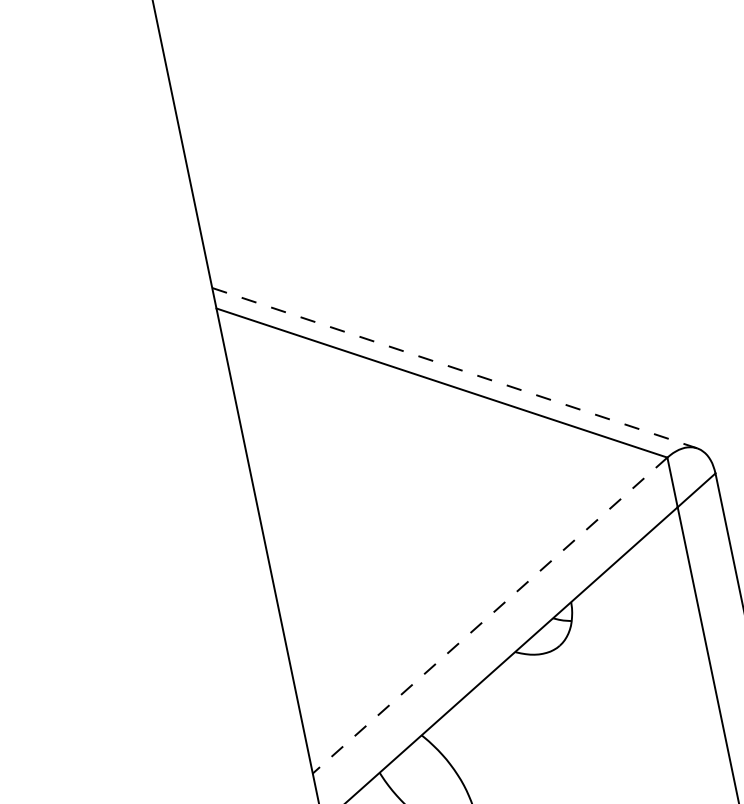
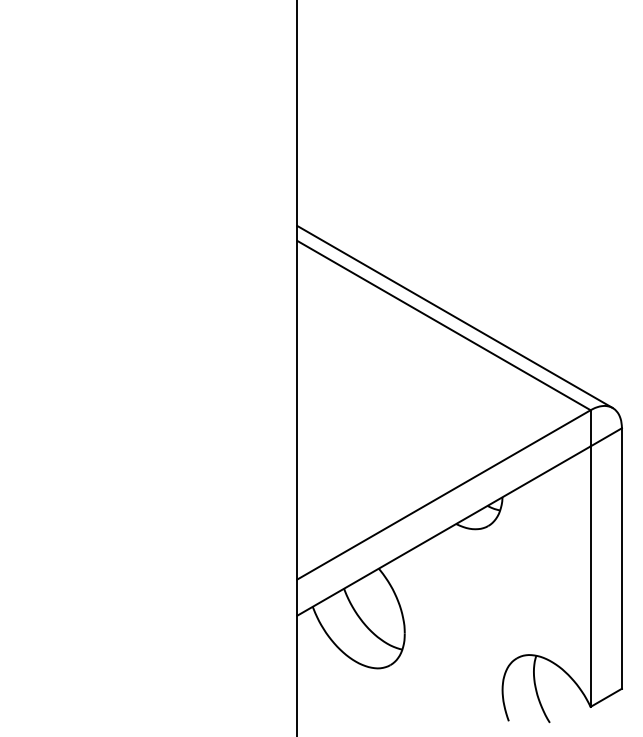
line: (455, 368) -> (455, 317), dashed -> solid
line: (489, 616) -> (443, 495), dashed -> solid

